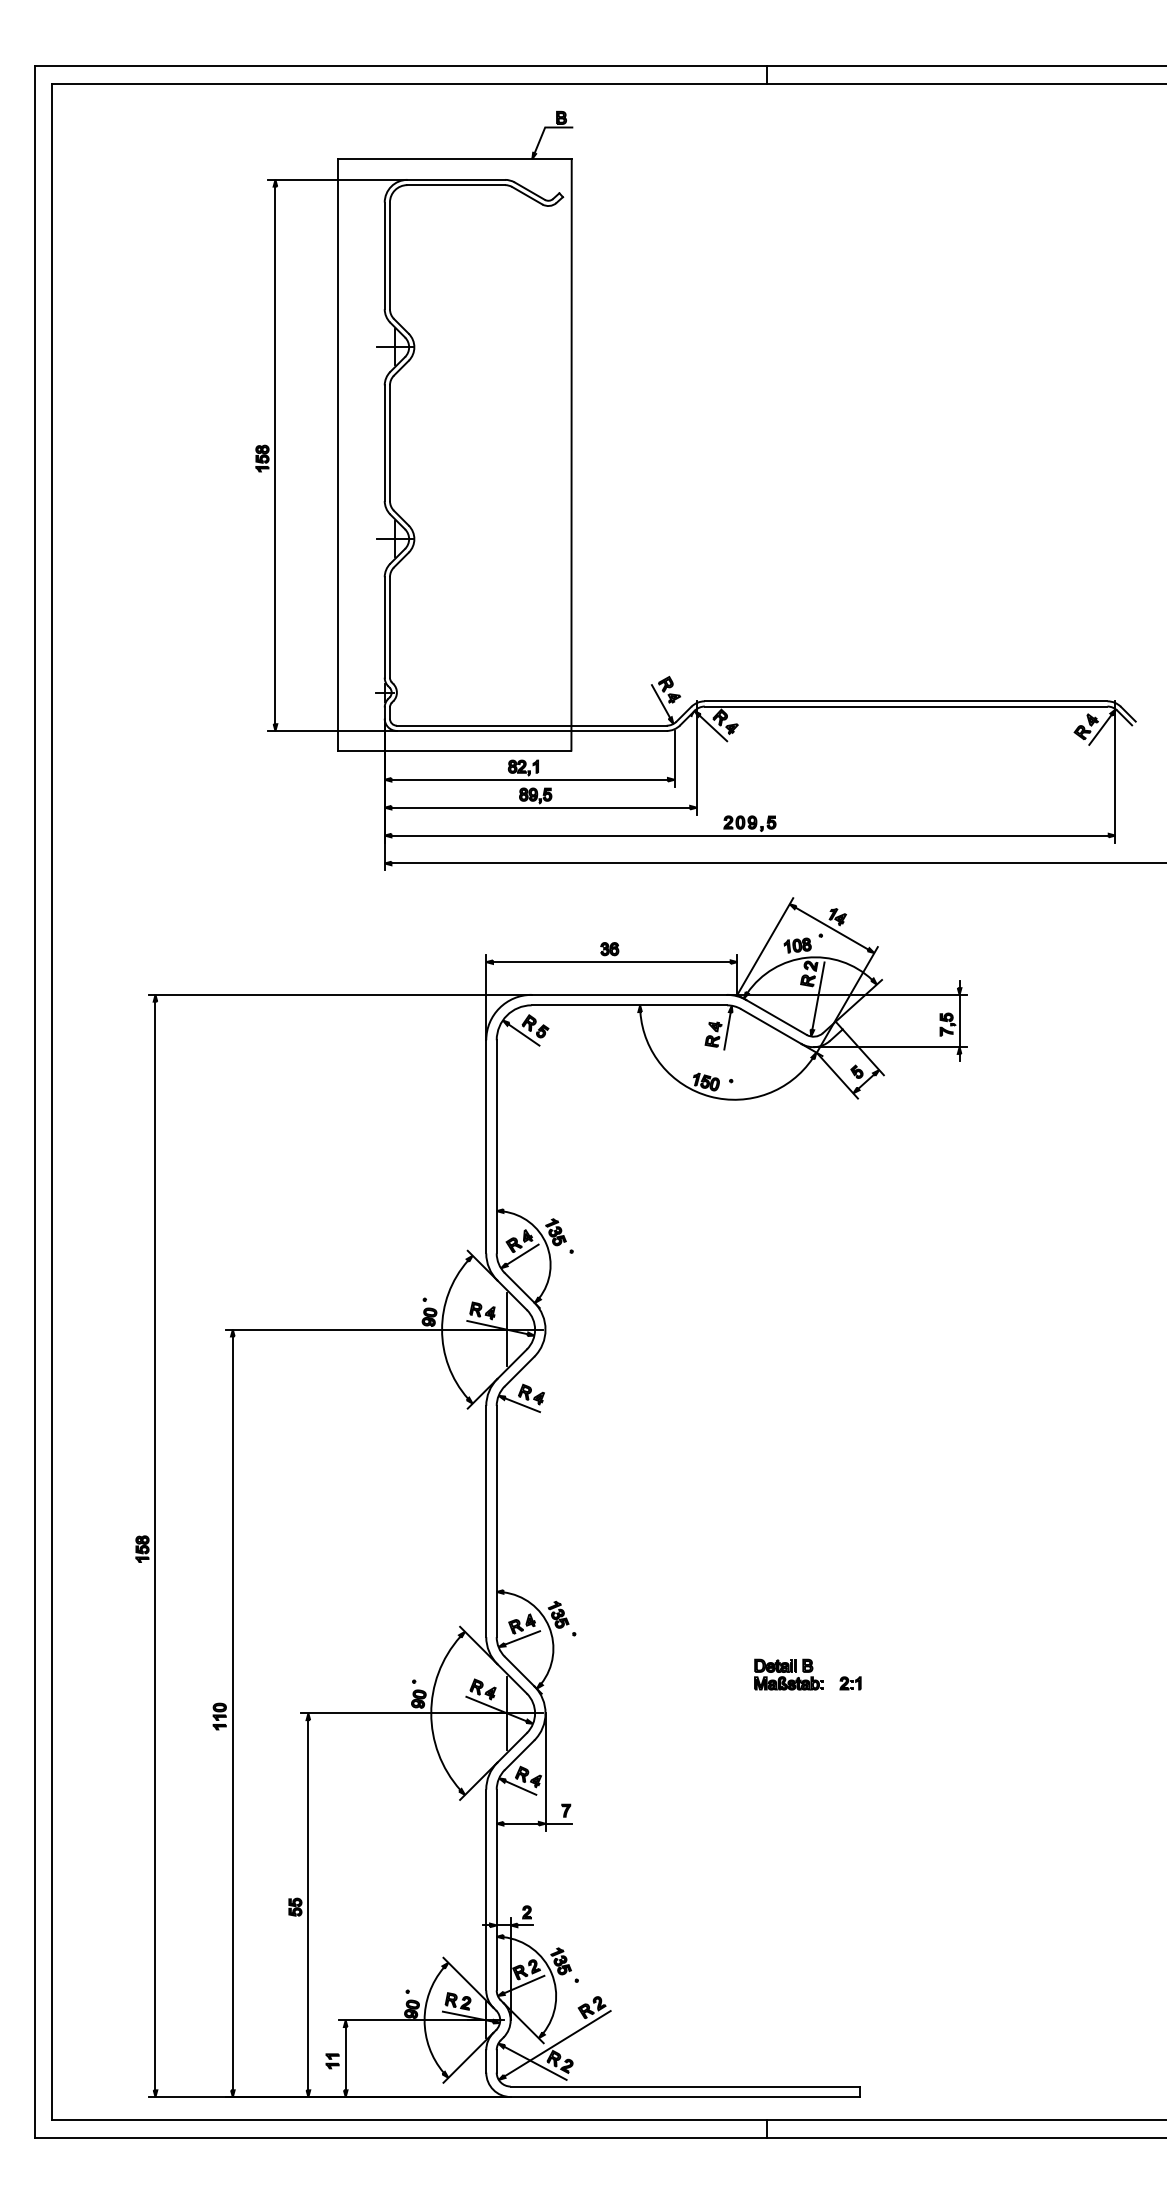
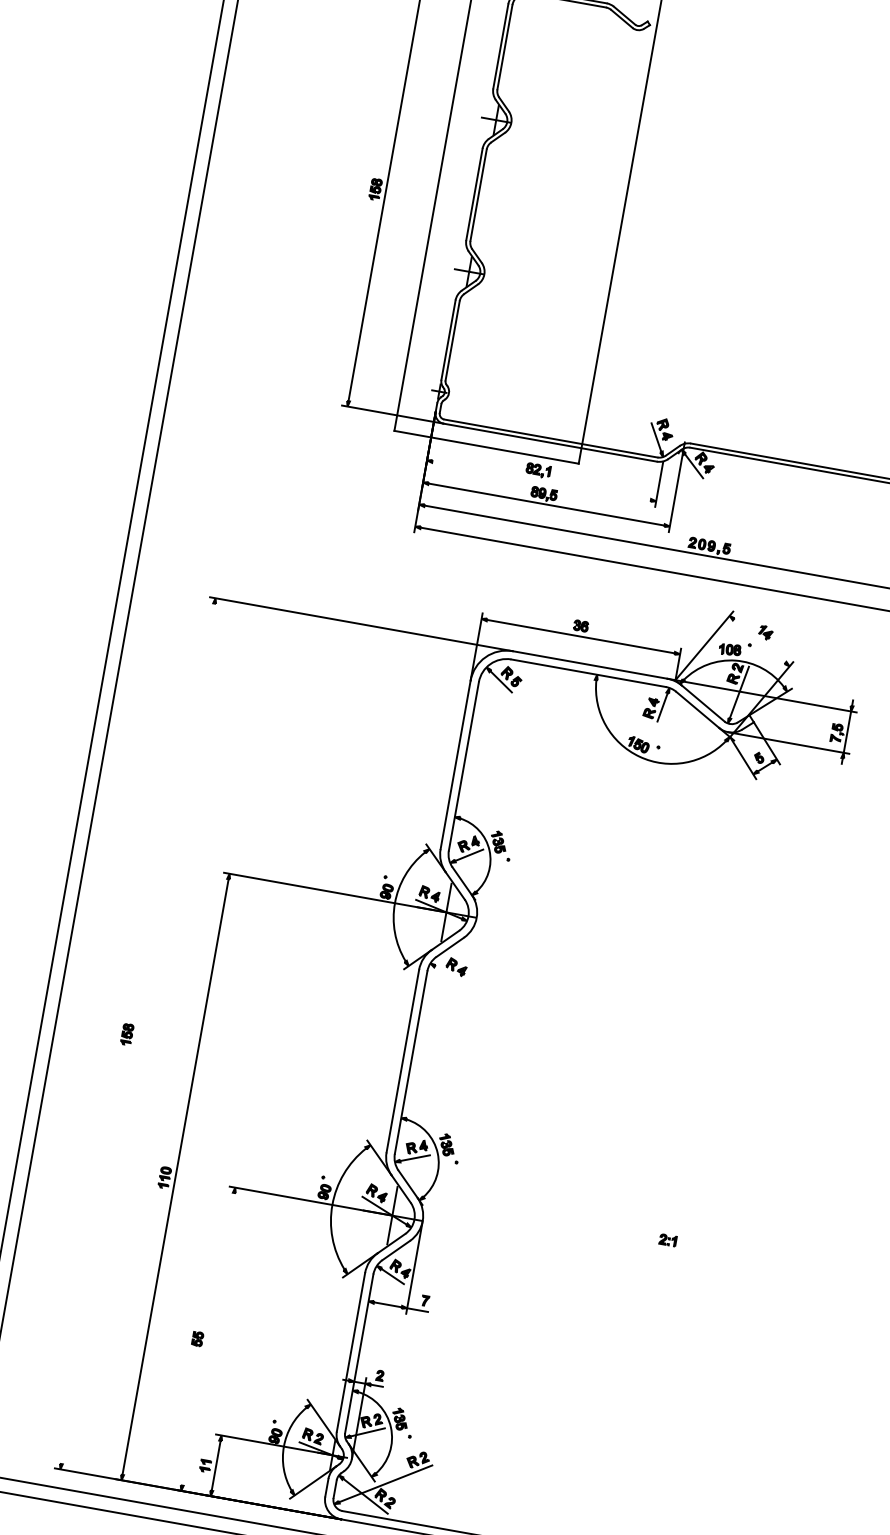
line: (529, 779) -> (541, 480), removed
line: (831, 928) -> (759, 640), removed
line: (522, 1405) -> (447, 974), removed
line: (155, 1545) -> (138, 1033), removed
part: (788, 1674) -> (620, 1224), removed
line: (308, 1905) -> (208, 1339), removed

